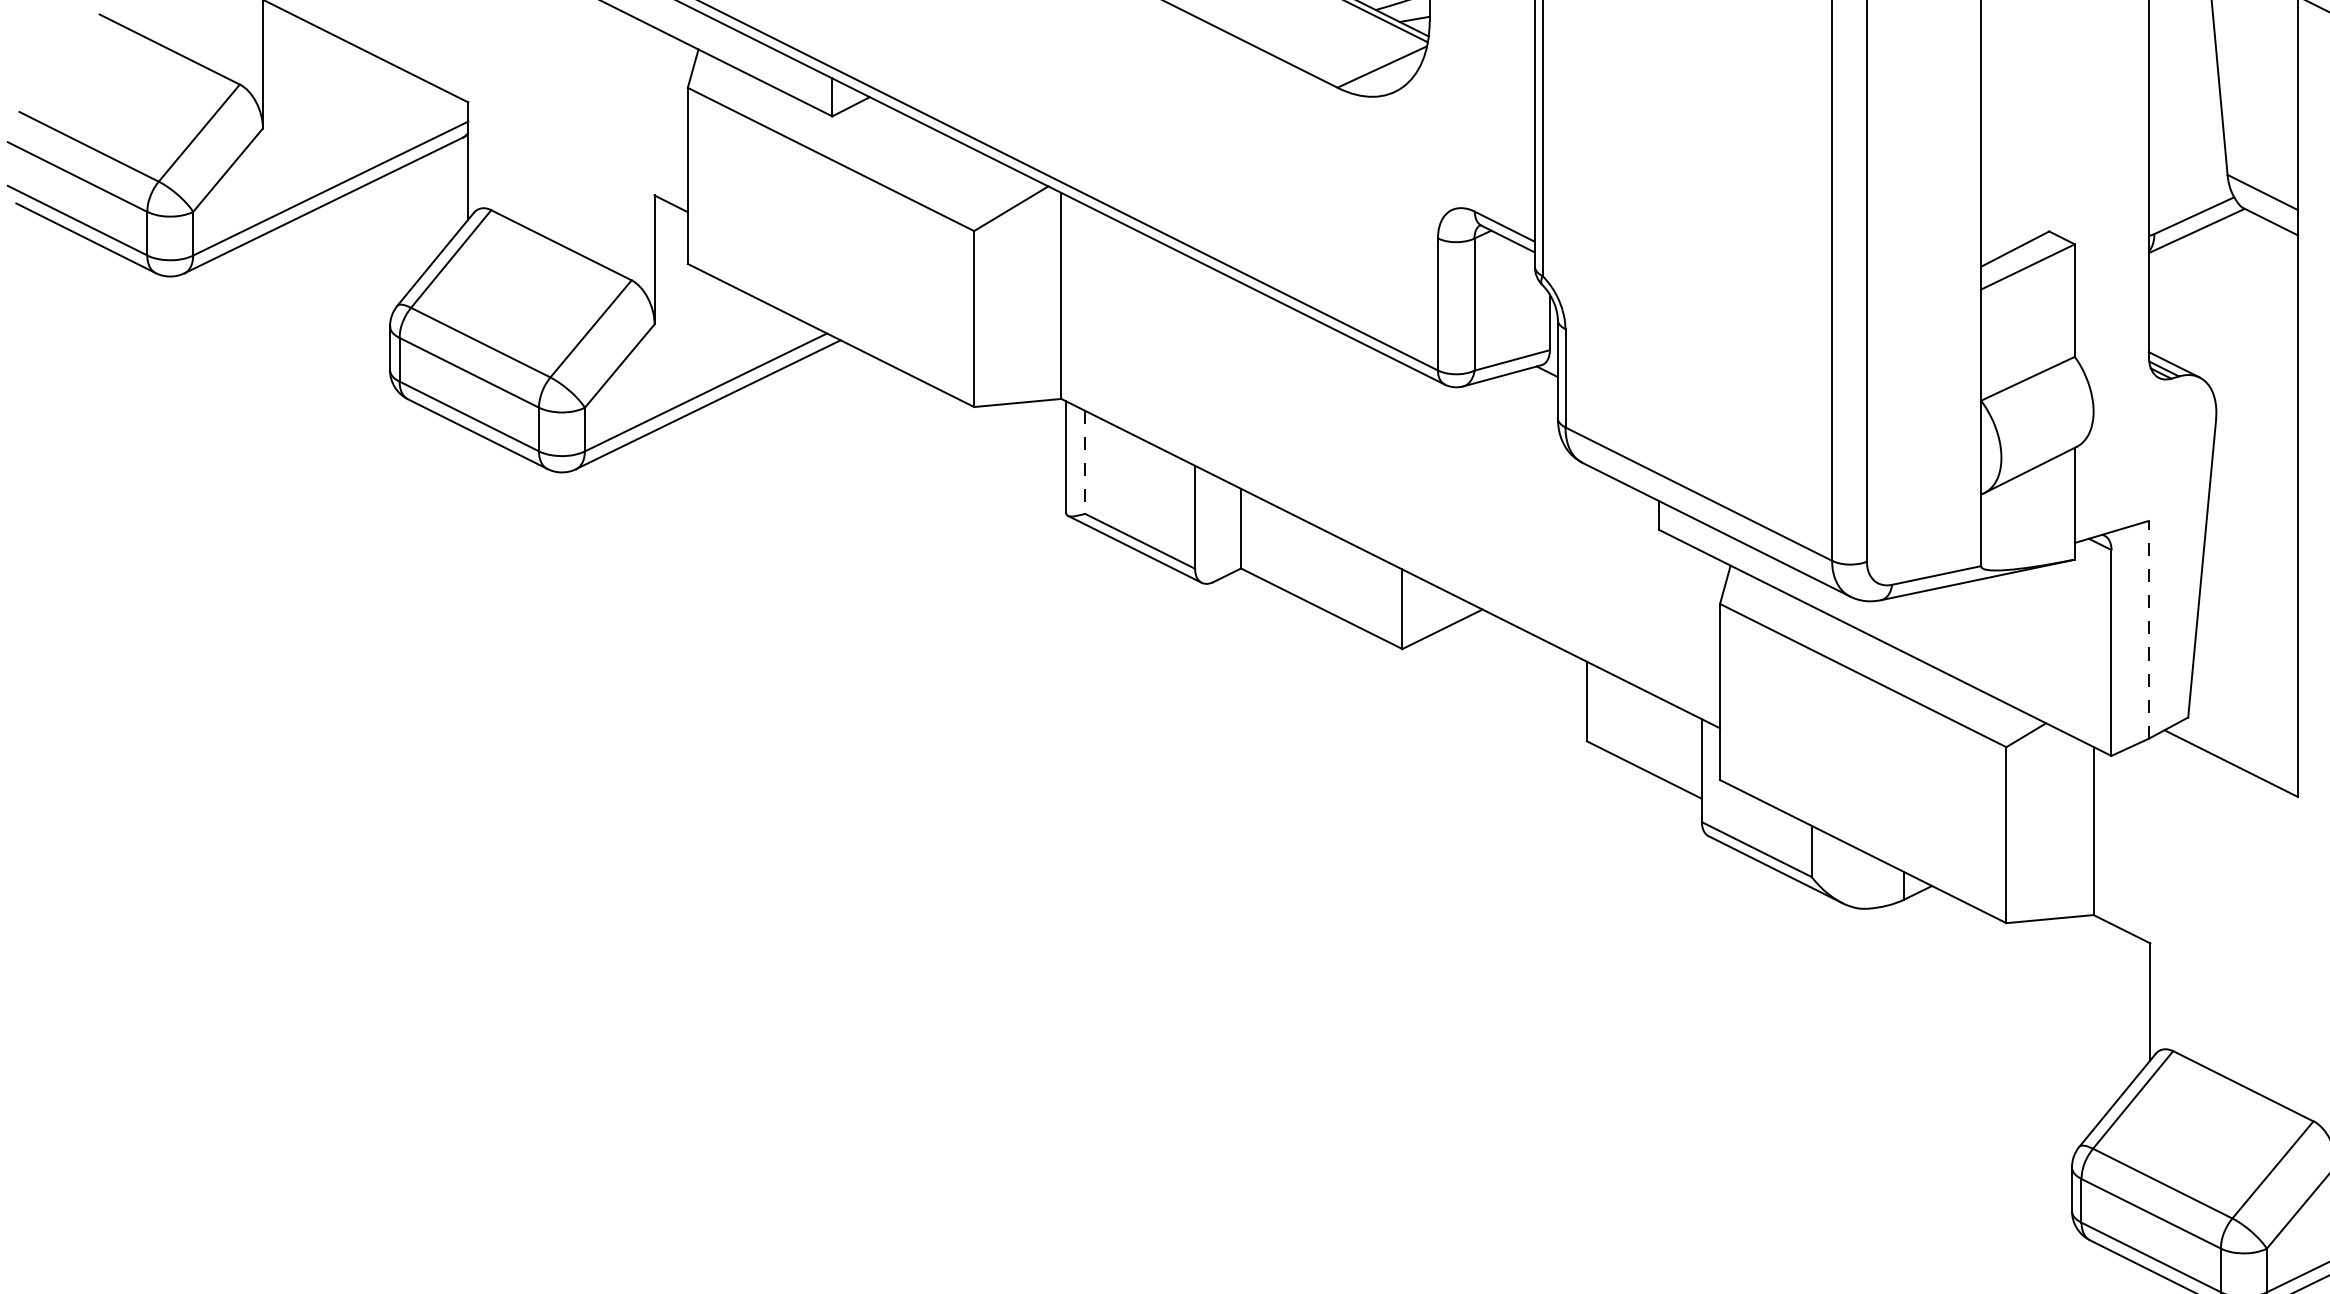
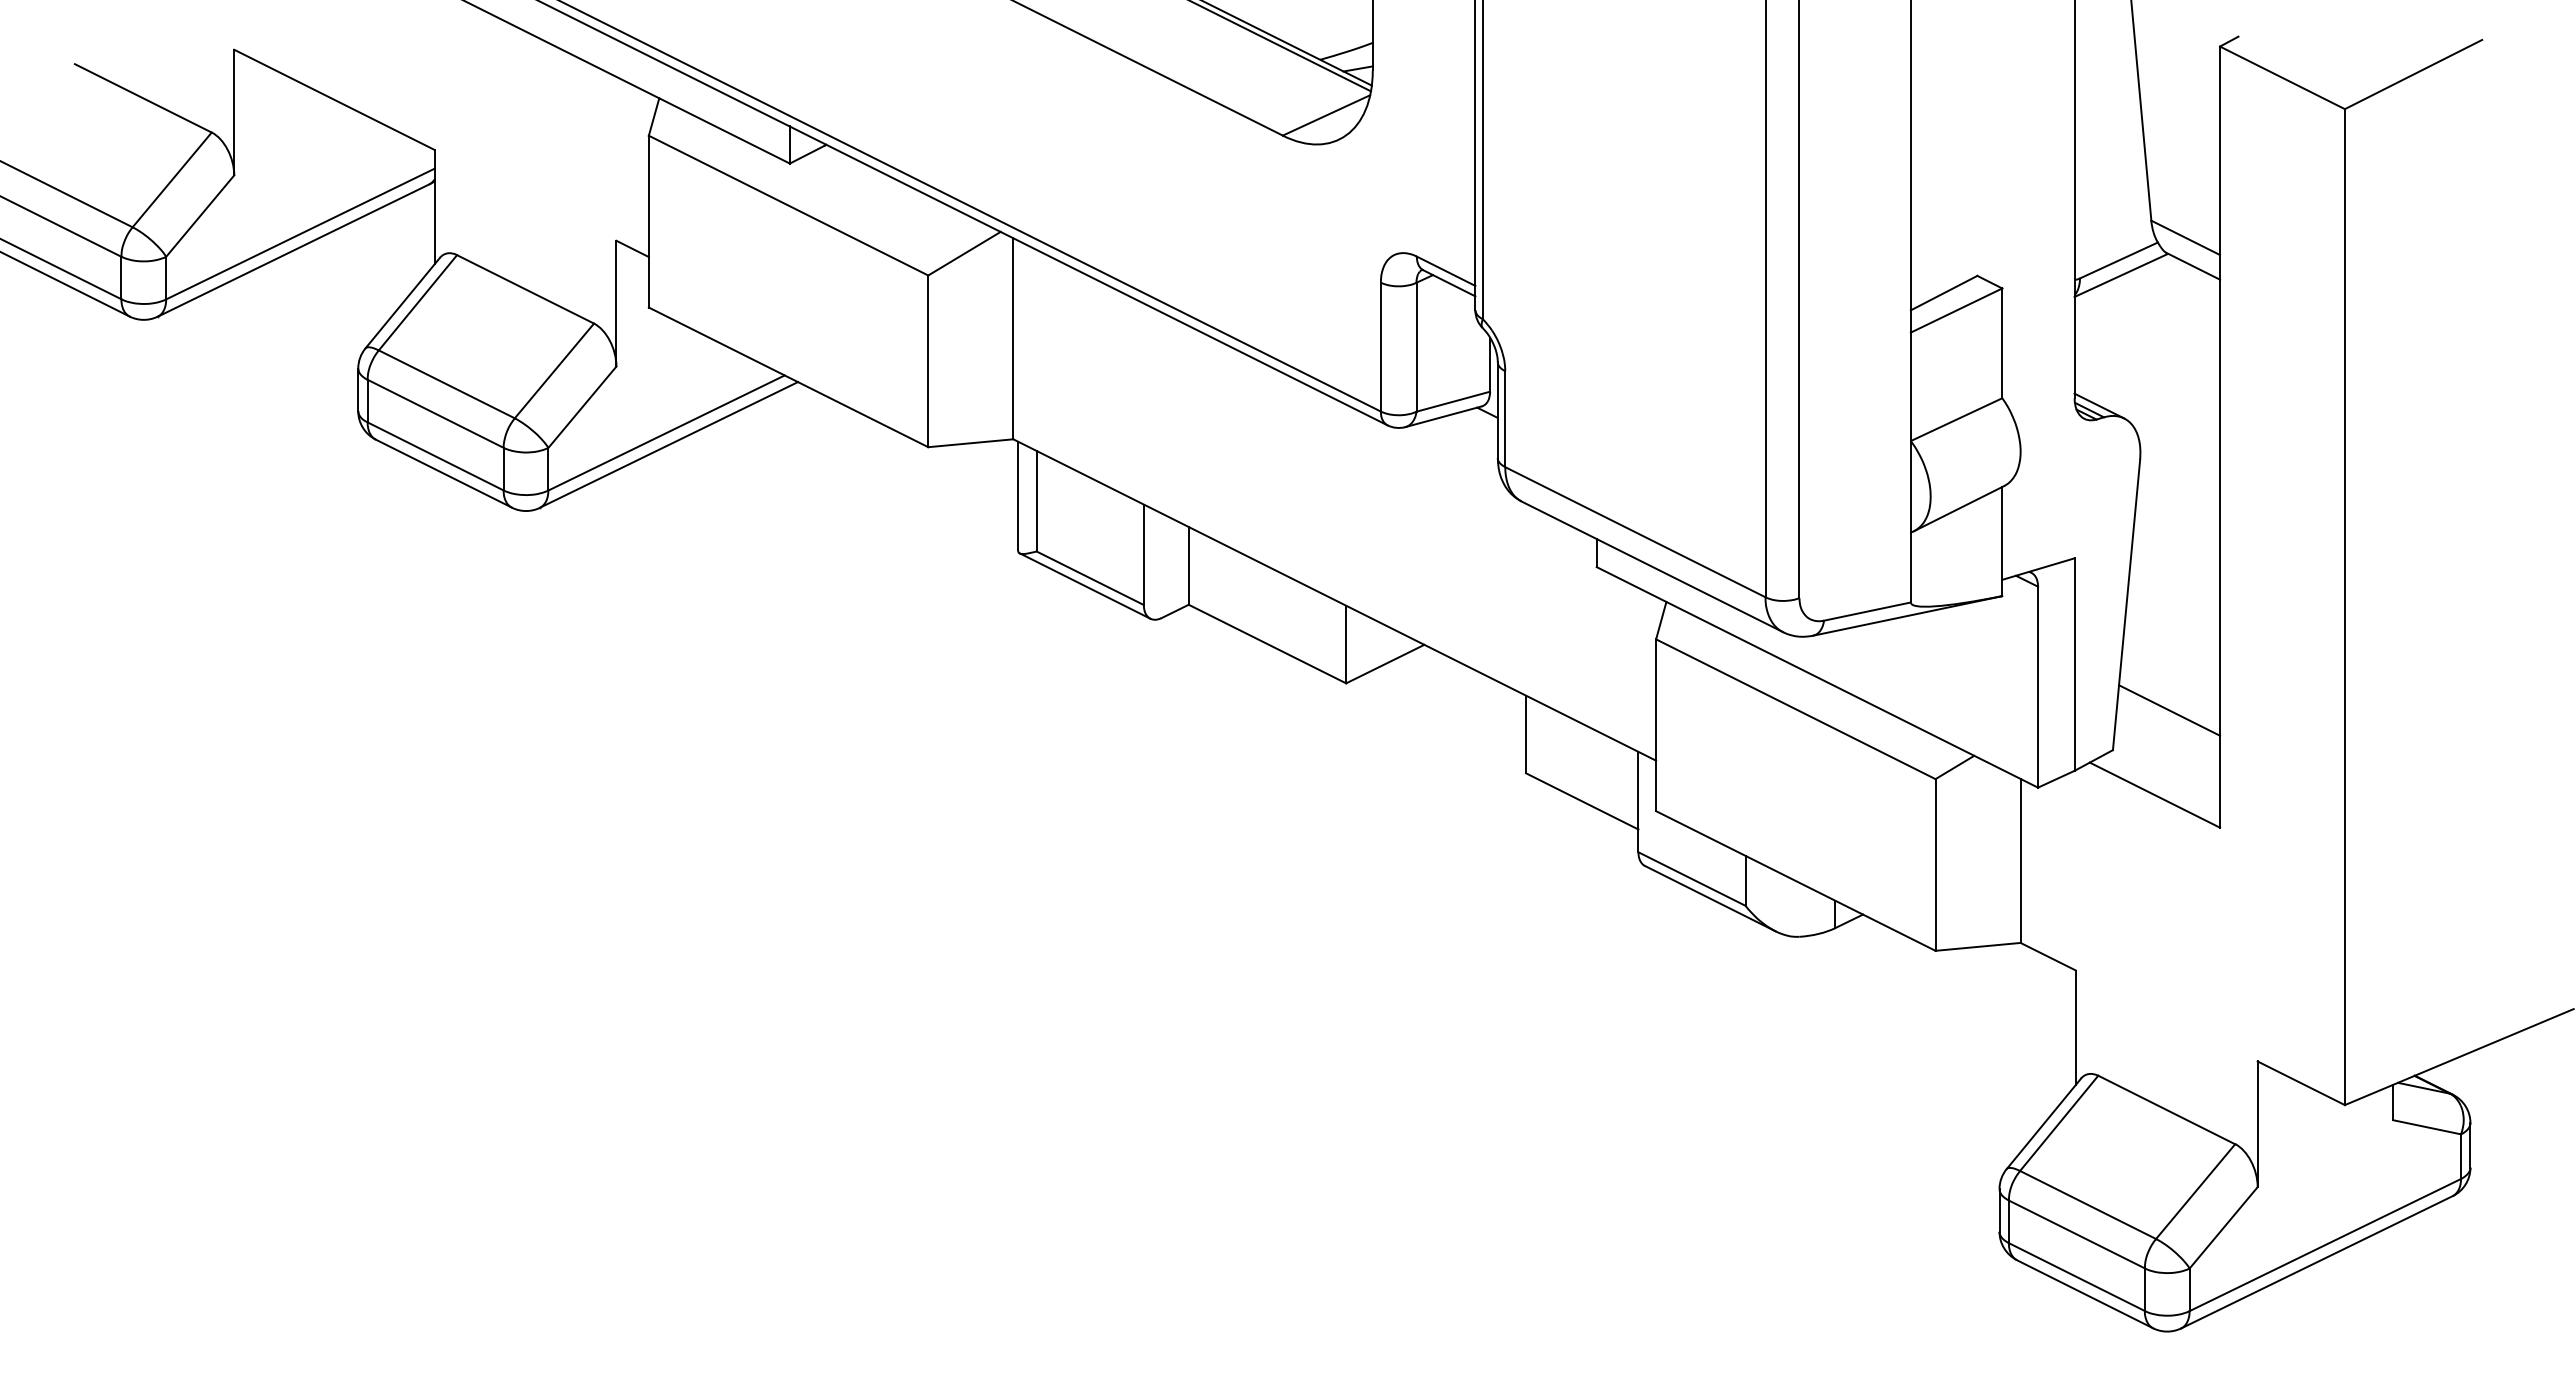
line: (1085, 462) -> (1036, 501), dashed -> solid
line: (2148, 629) -> (2074, 664), dashed -> solid
line: (2246, 676) -> (2169, 710), added

